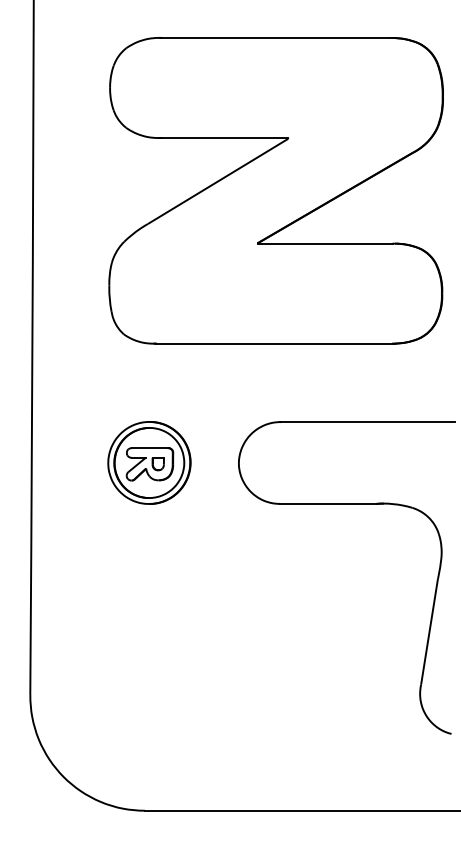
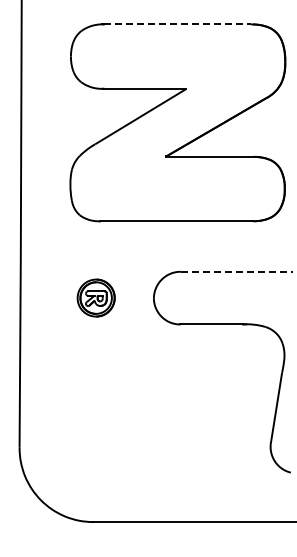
line: (277, 38) -> (178, 24), solid -> dashed
line: (368, 421) -> (237, 271), solid -> dashed
part: (148, 462) -> (95, 297), size x0.7

